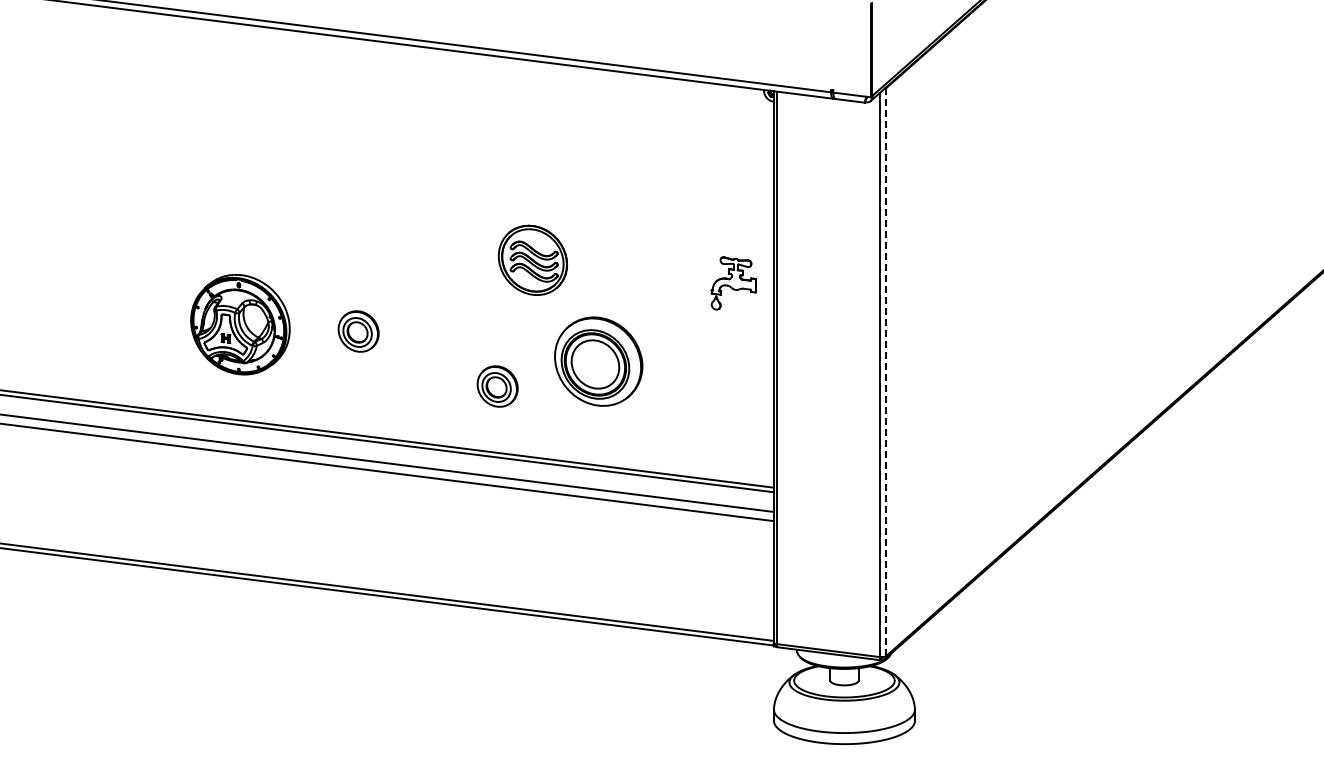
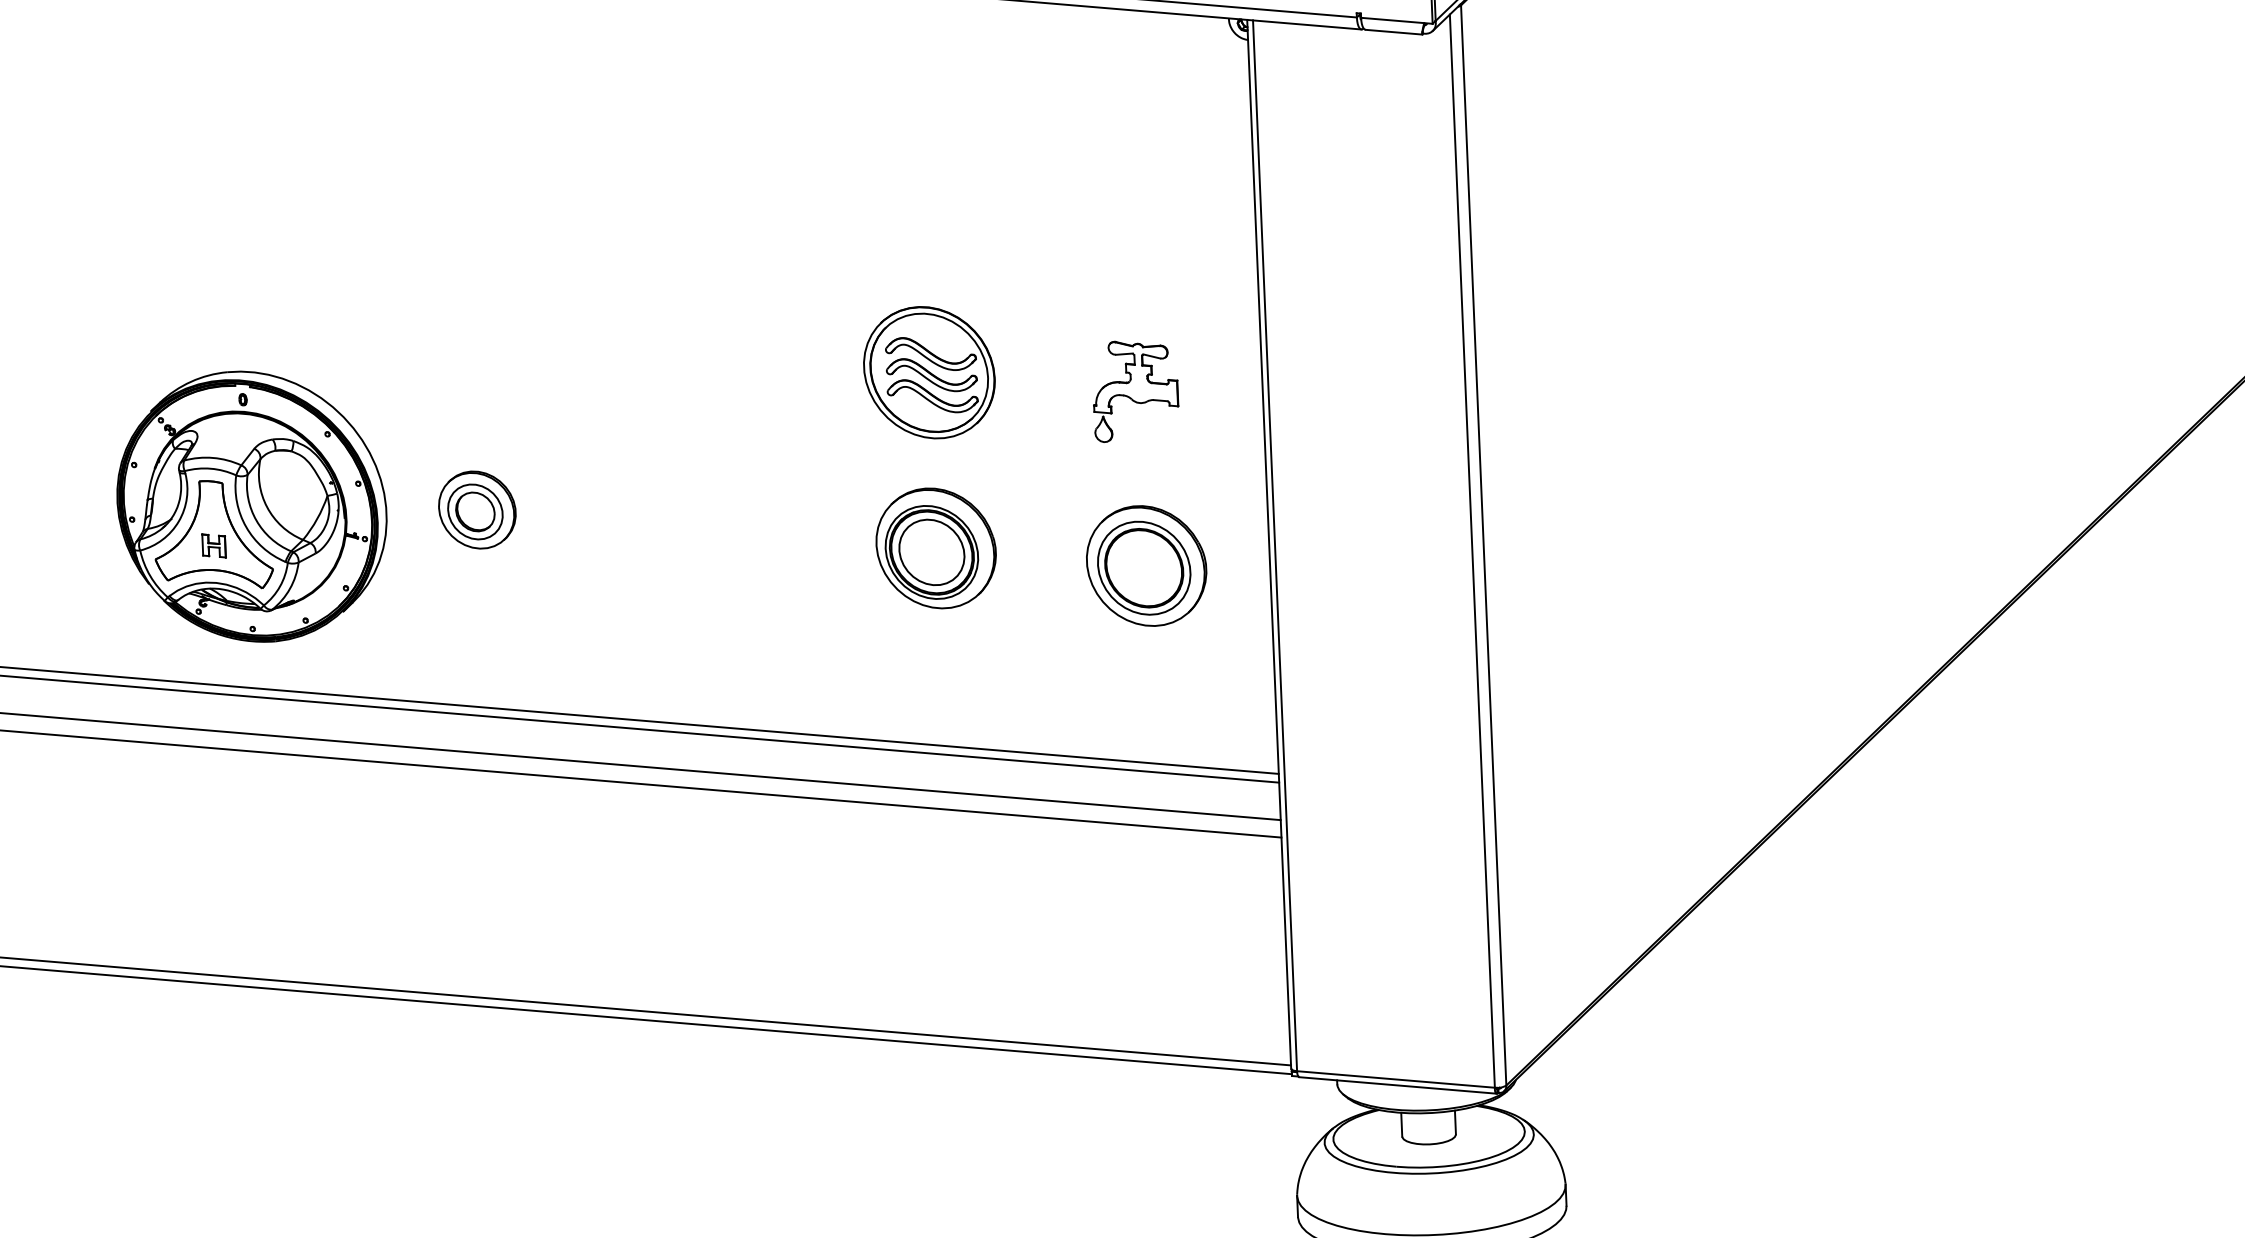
part: (532, 259) -> (928, 371), moved
part: (733, 283) -> (1135, 390), moved
part: (240, 324) -> (252, 506), size x1.43
part: (598, 361) -> (935, 547), size x0.71
line: (886, 372) -> (1484, 545), dashed -> solid
part: (708, 375) -> (1146, 565), added
part: (497, 386) -> (745, 603), removed

